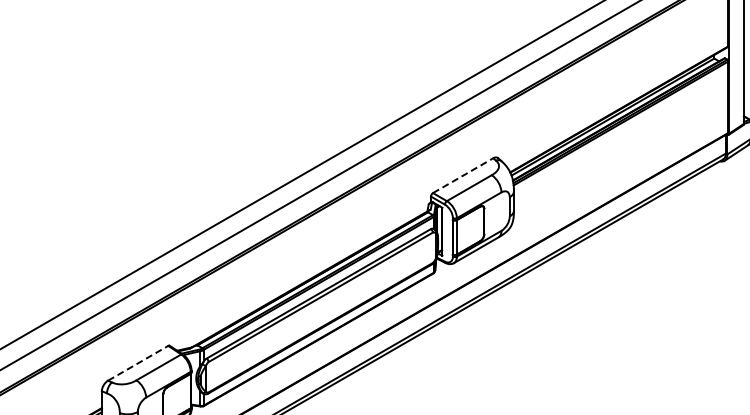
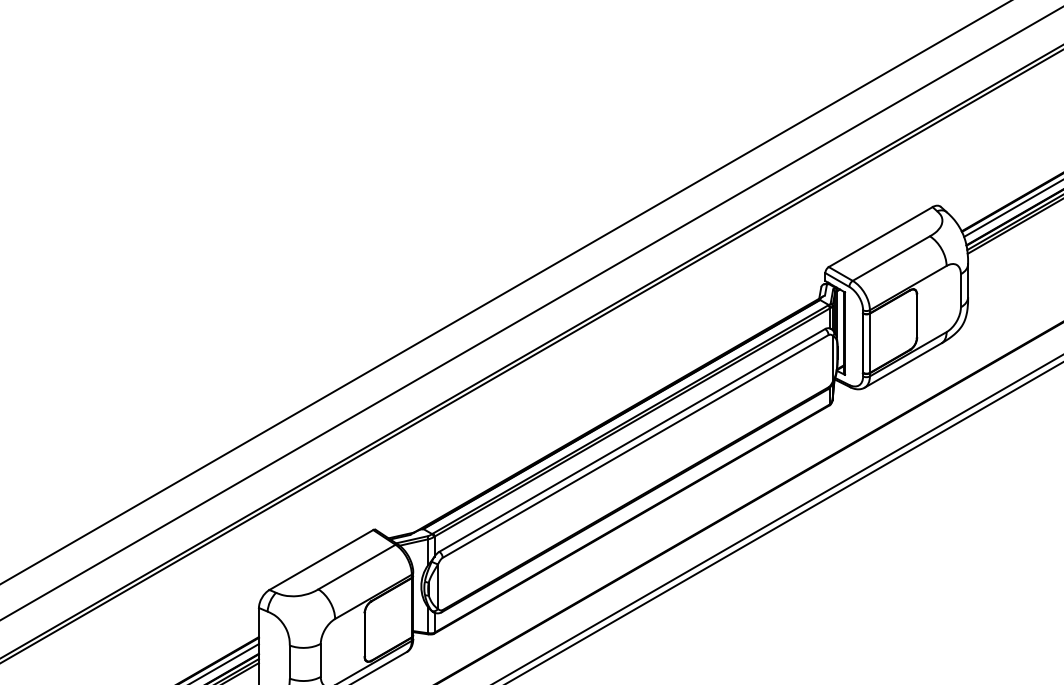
line: (463, 175) -> (881, 236), dashed -> solid
line: (138, 363) -> (321, 560), dashed -> solid

